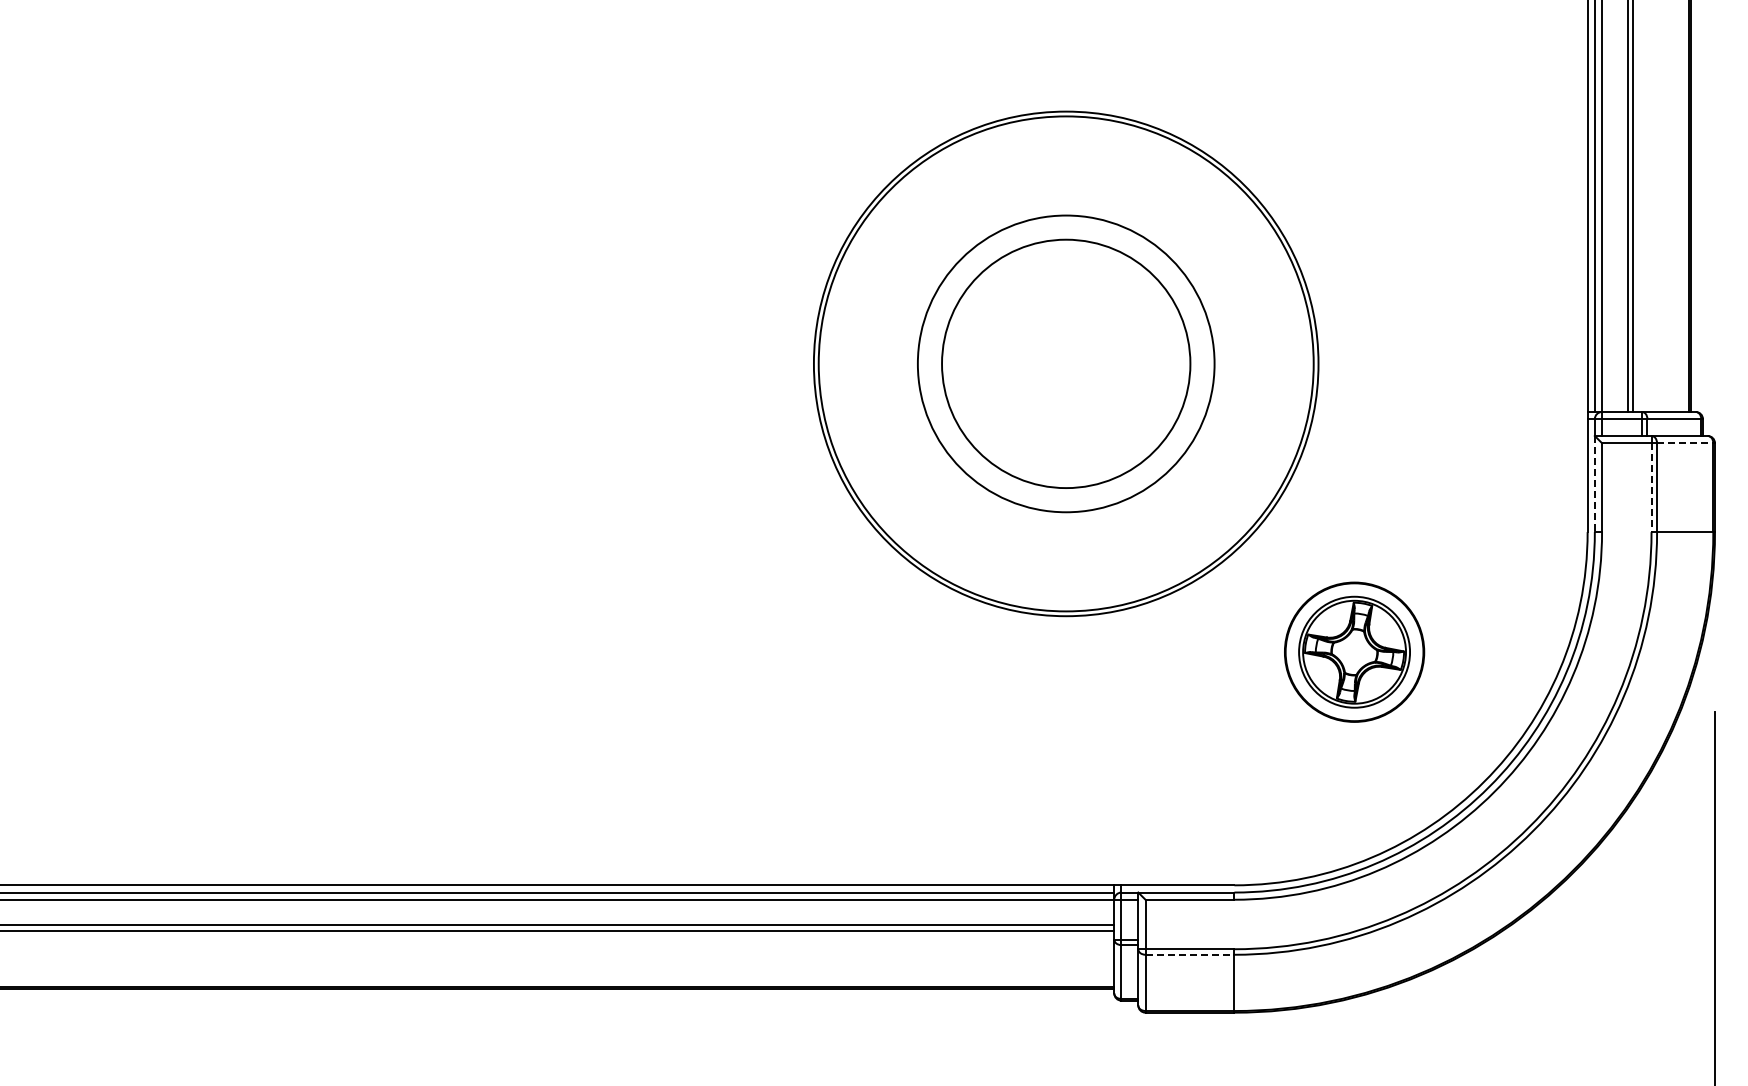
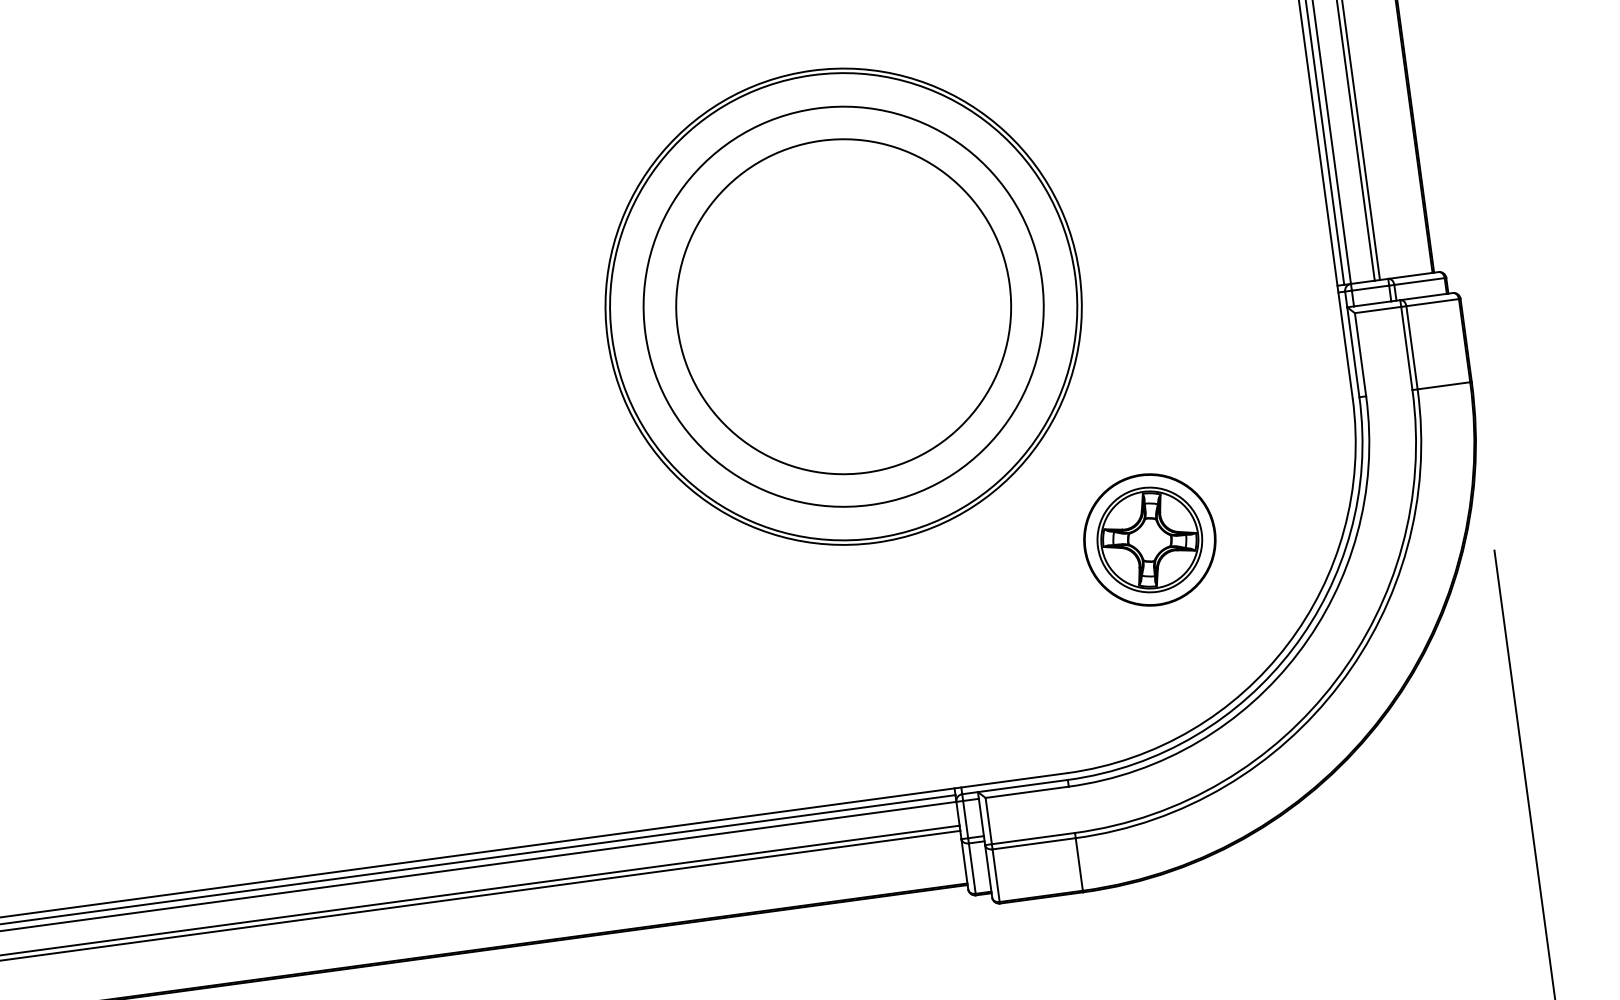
circle: (1065, 363) -> (842, 306), size x1.43
circle: (1066, 363) -> (843, 306), size x1.43
line: (1685, 443) -> (1433, 302), dashed -> solid
line: (1594, 484) -> (1353, 352), dashed -> solid
line: (1651, 488) -> (1406, 349), dashed -> solid
line: (1190, 954) -> (1034, 843), dashed -> solid

